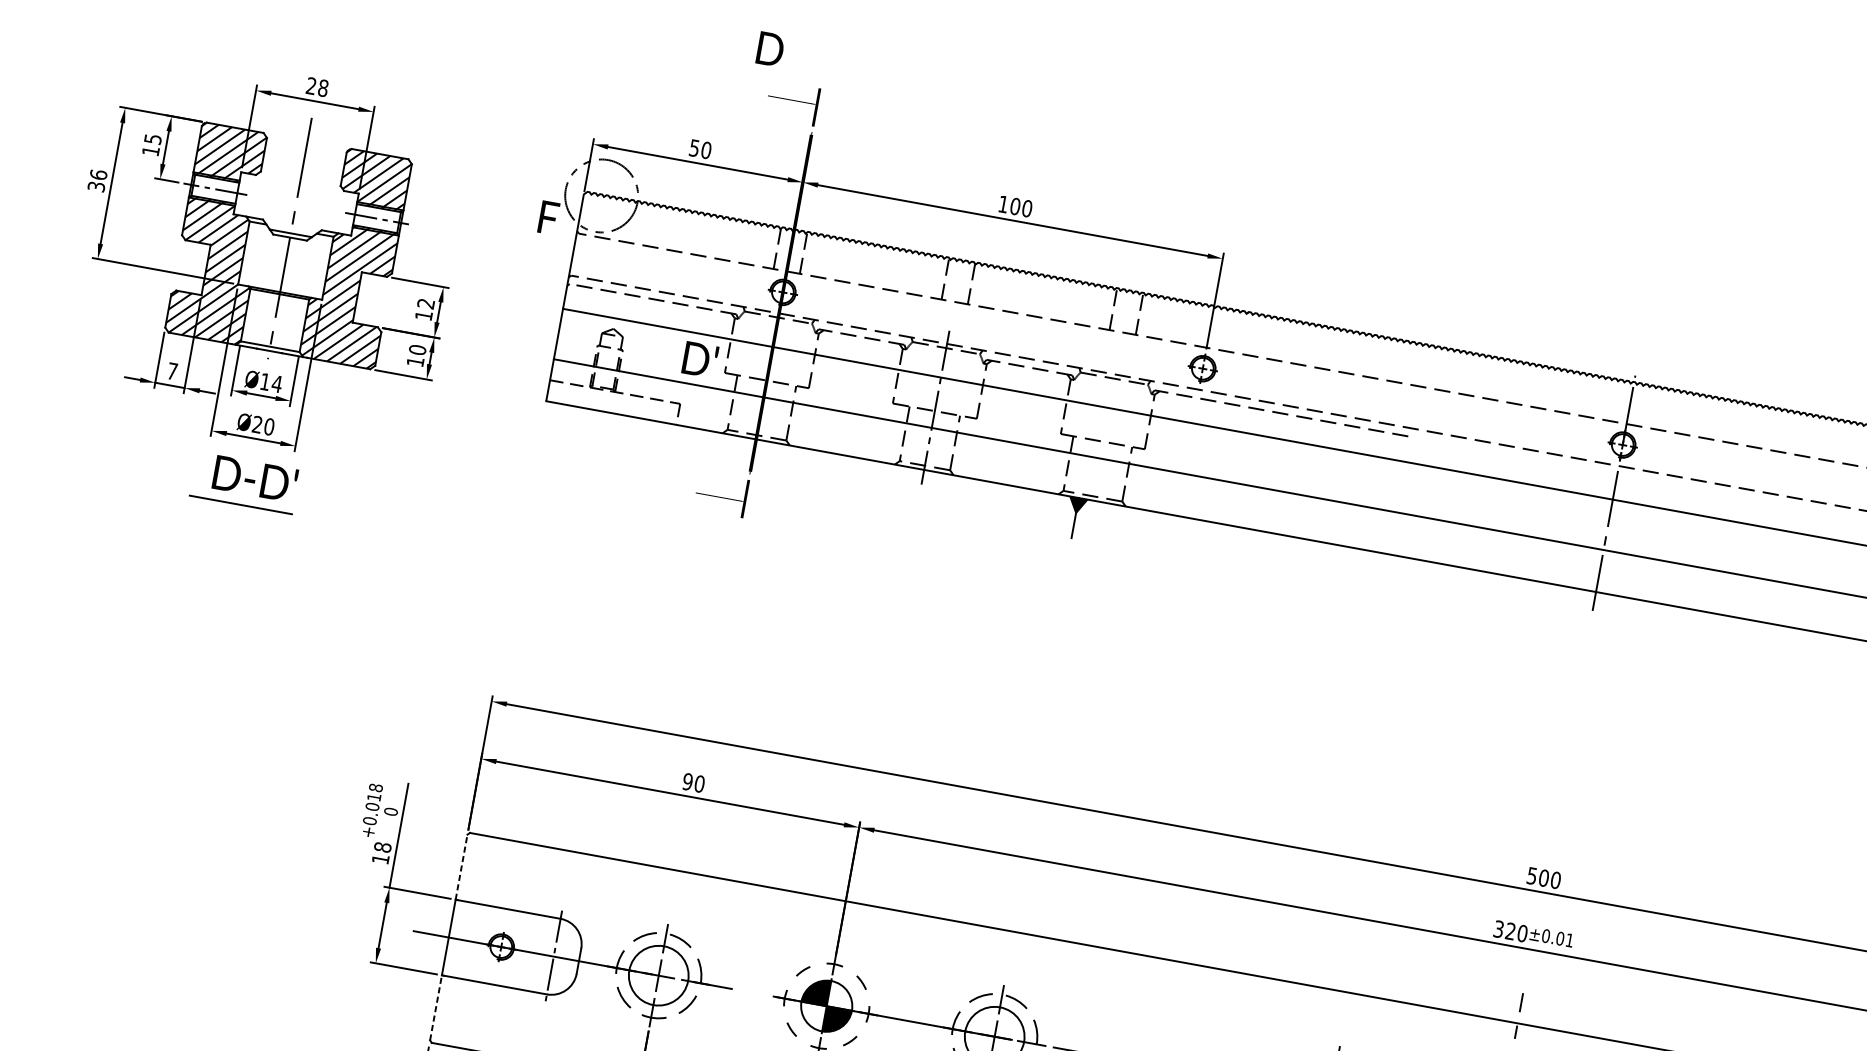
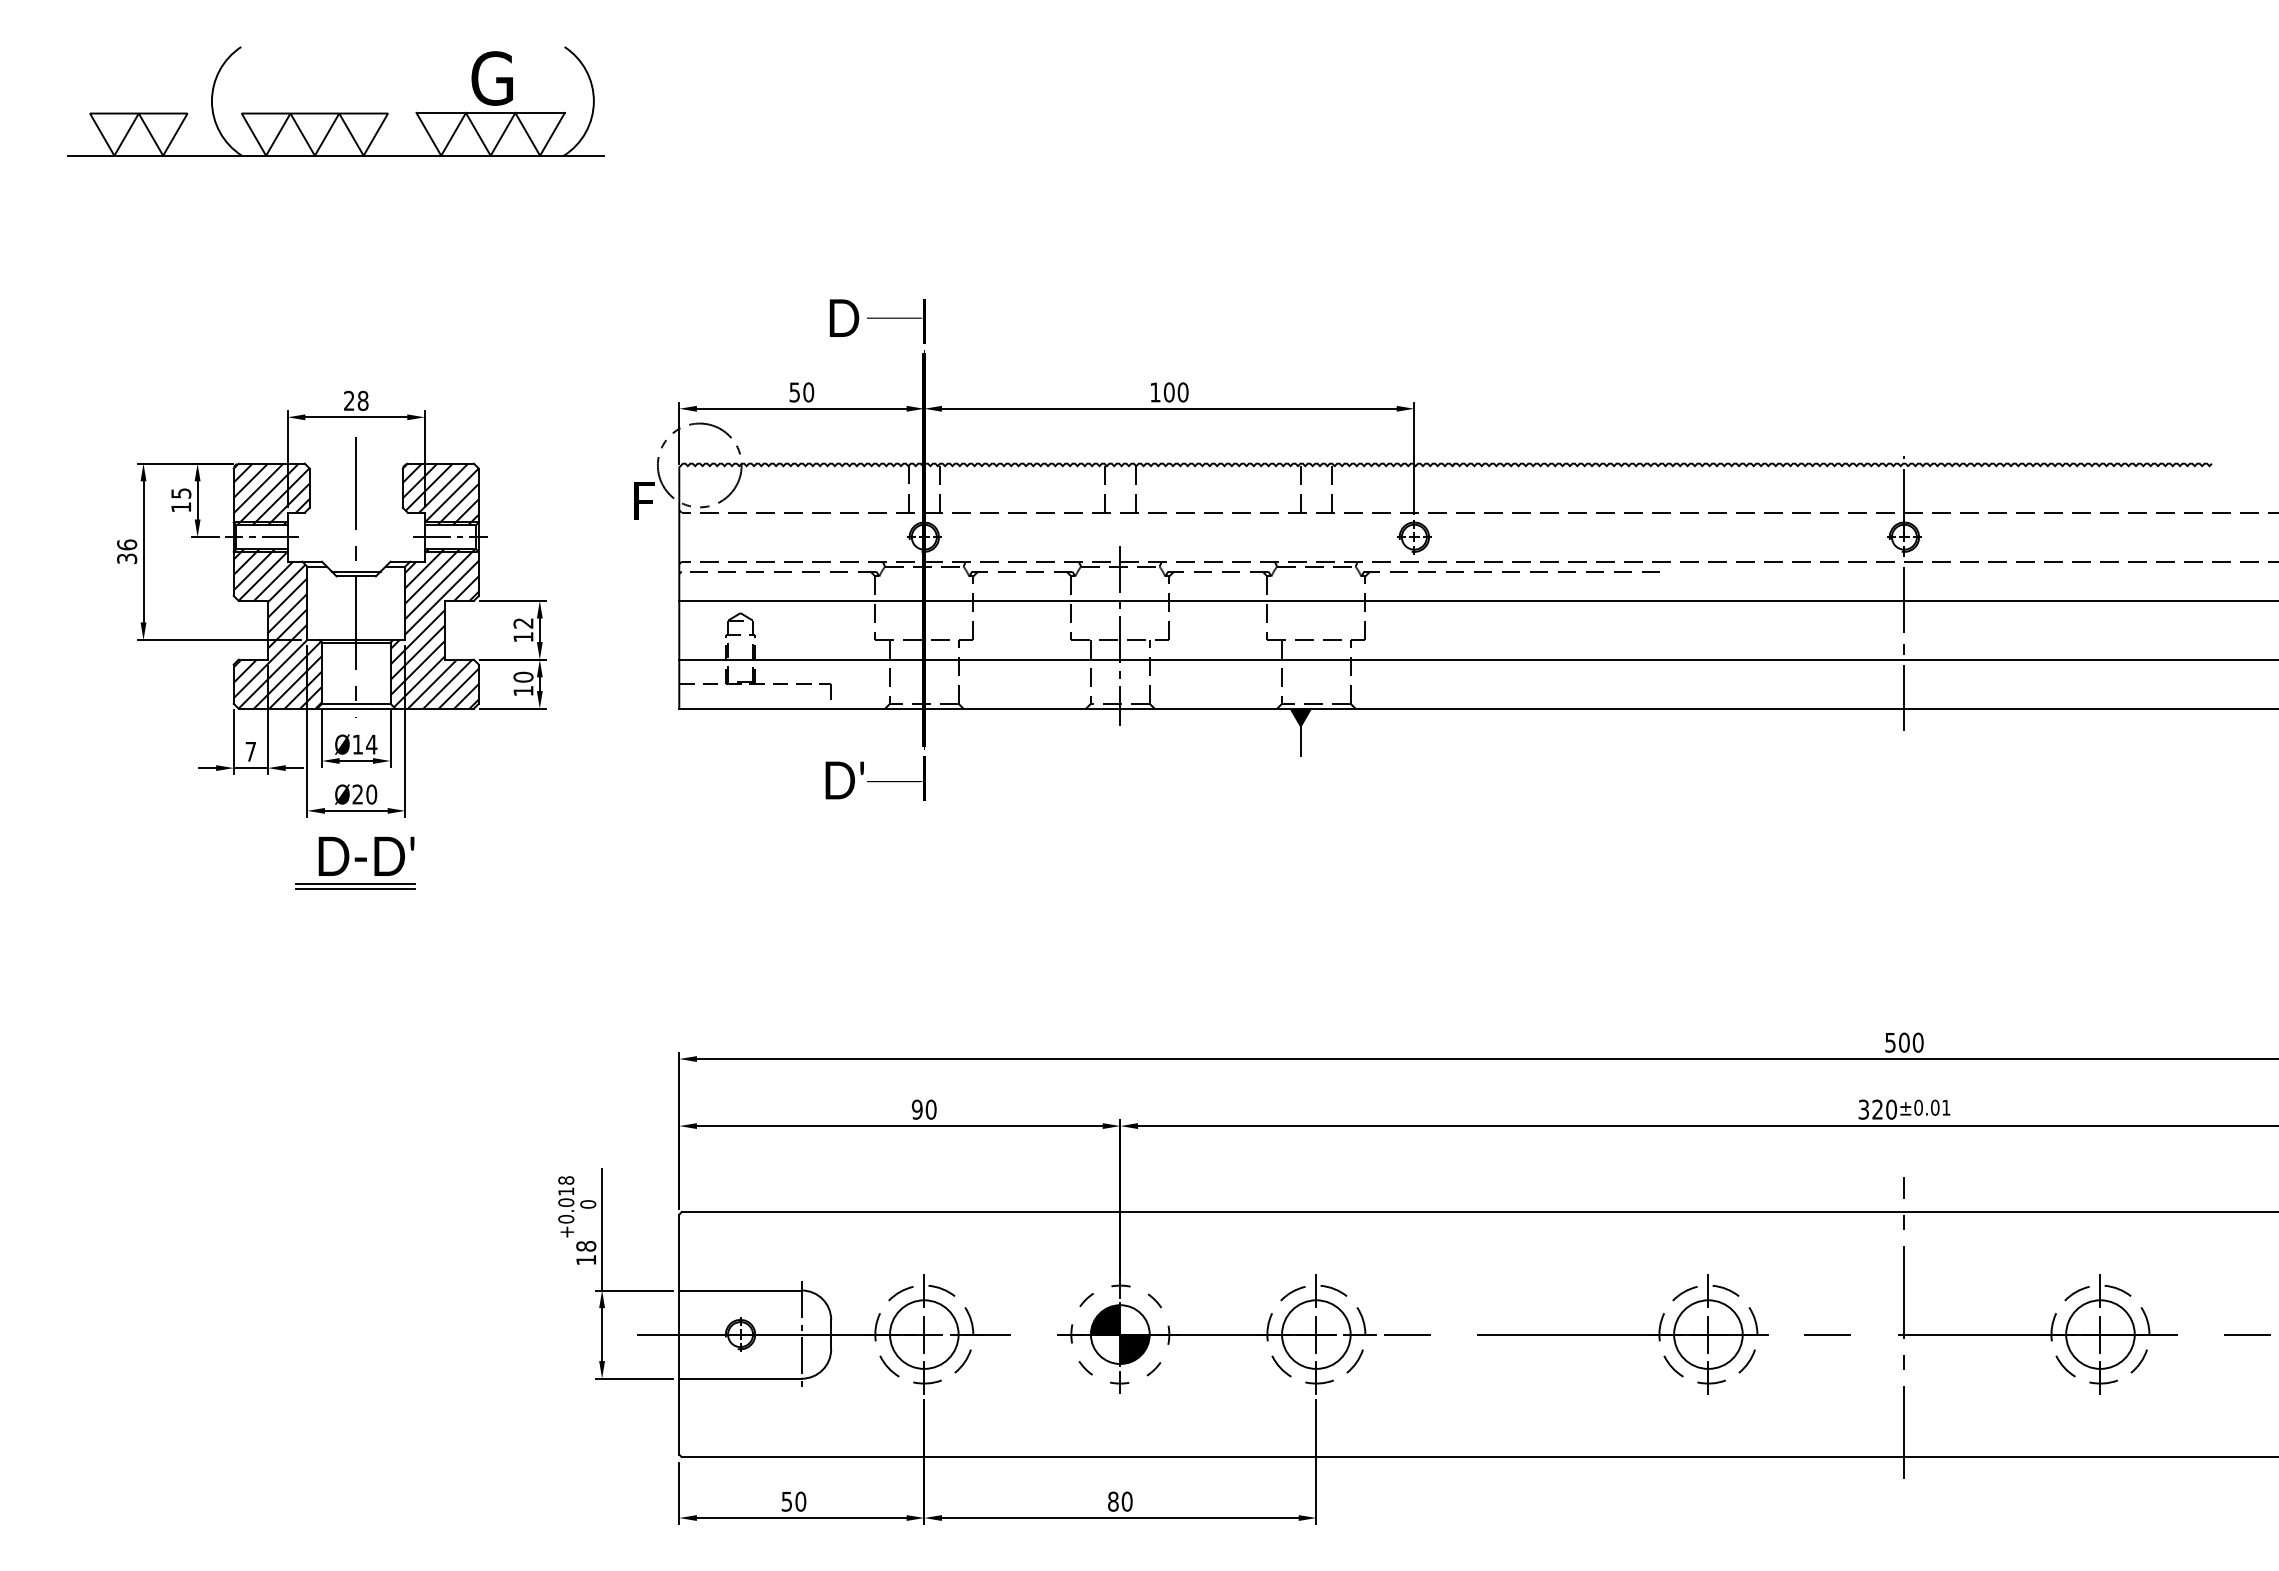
text: (770, 48) -> (844, 317), moved
text: (700, 359) -> (844, 780), moved
line: (241, 500) -> (355, 883), added
line: (461, 867) -> (679, 1252), dashed -> solid
line: (436, 1007) -> (679, 1416), dashed -> solid

